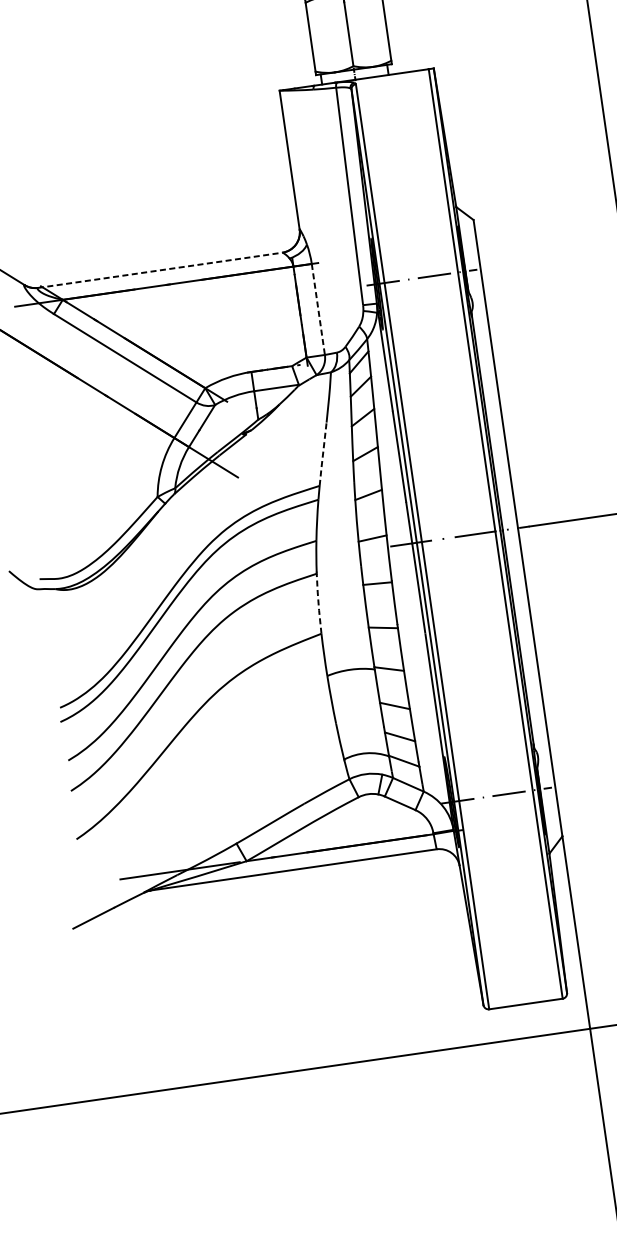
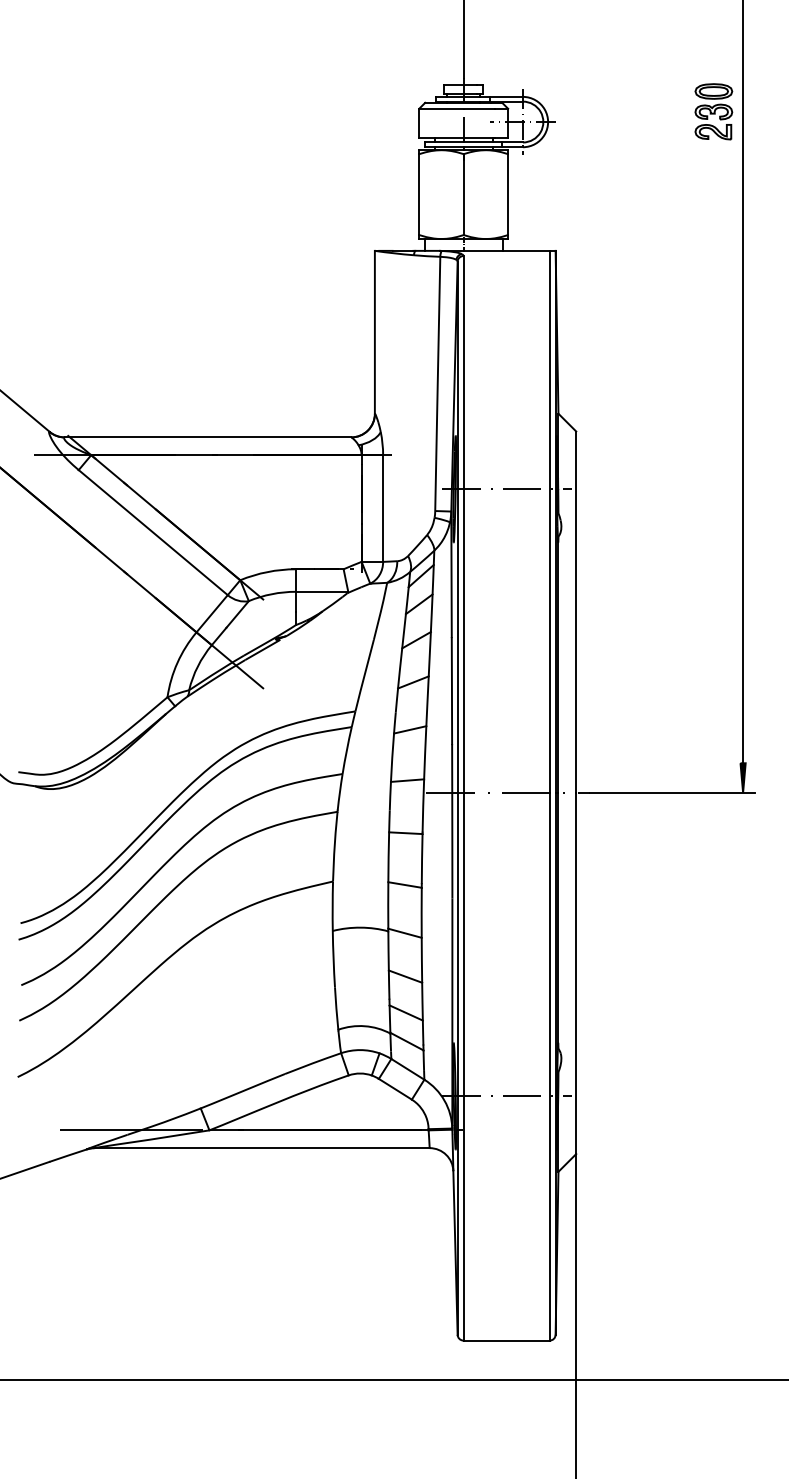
line: (160, 270) -> (208, 437), dashed -> solid
line: (318, 310) -> (383, 509), dashed -> solid
line: (322, 454) -> (364, 675), dashed -> solid
line: (318, 603) -> (334, 846), dashed -> solid

